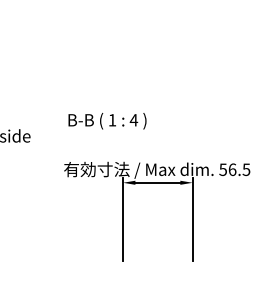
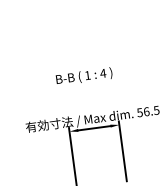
text: (107, 121) -> (84, 76), moved

